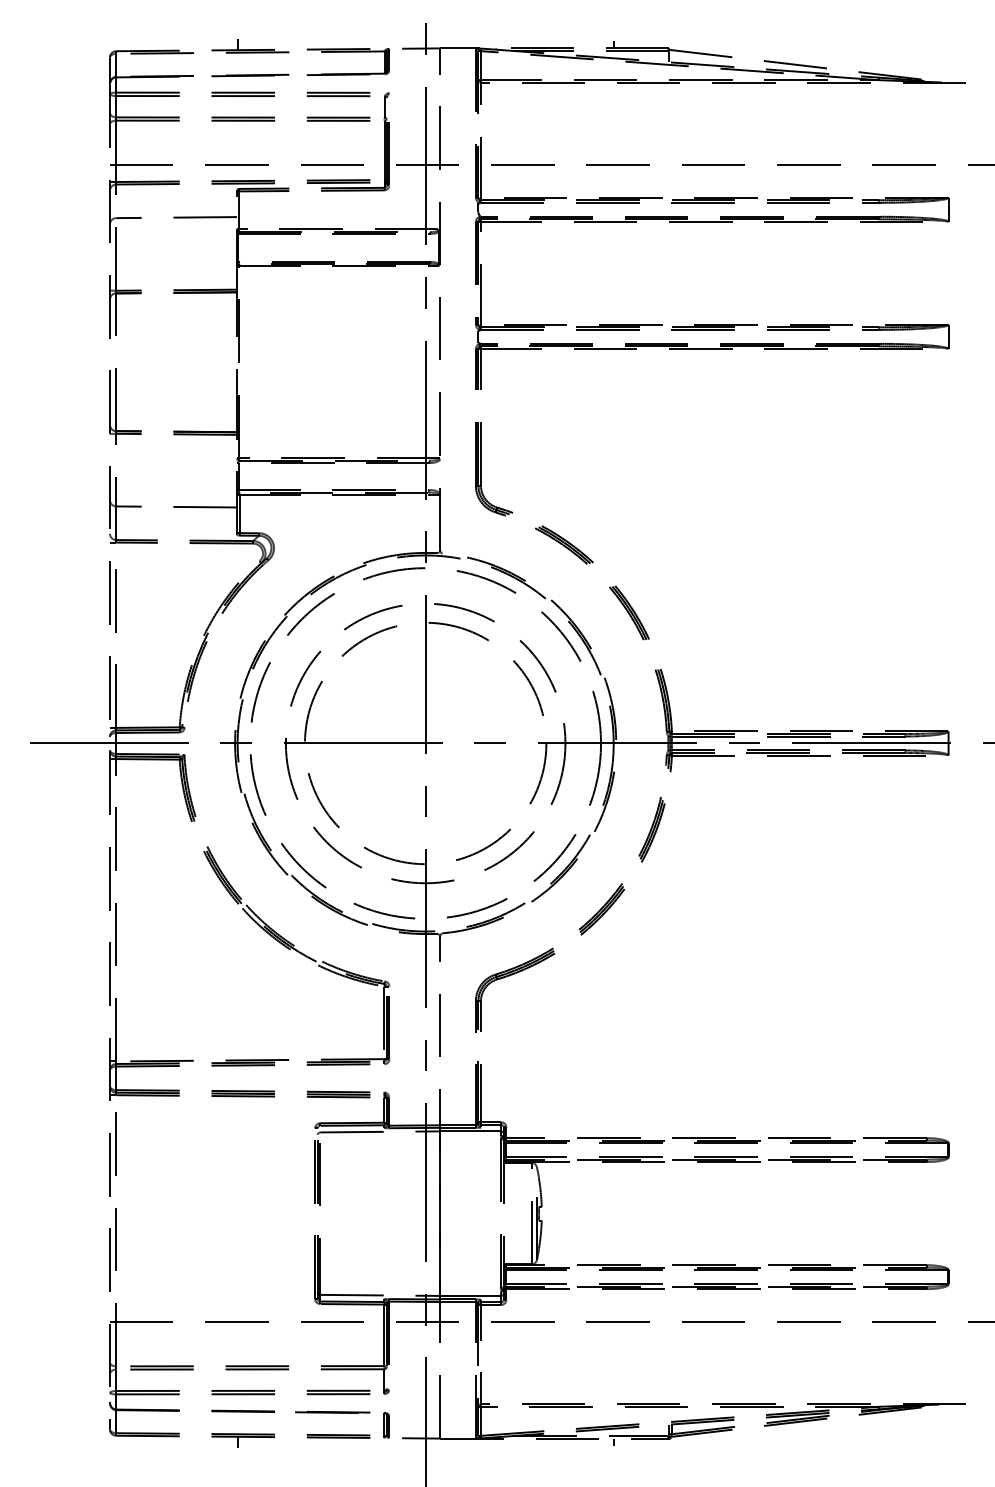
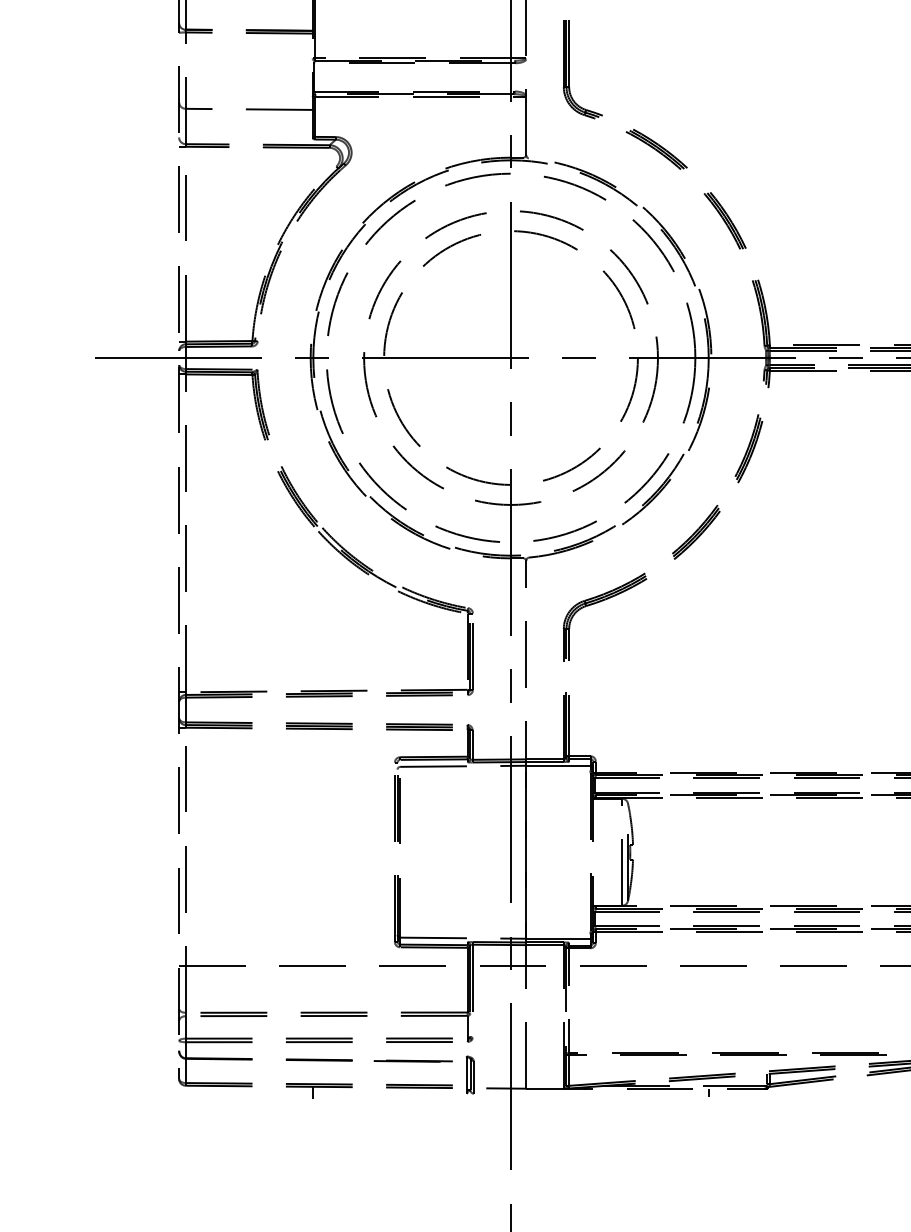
part: (386, 1424) -> (469, 1073), size x1.4

